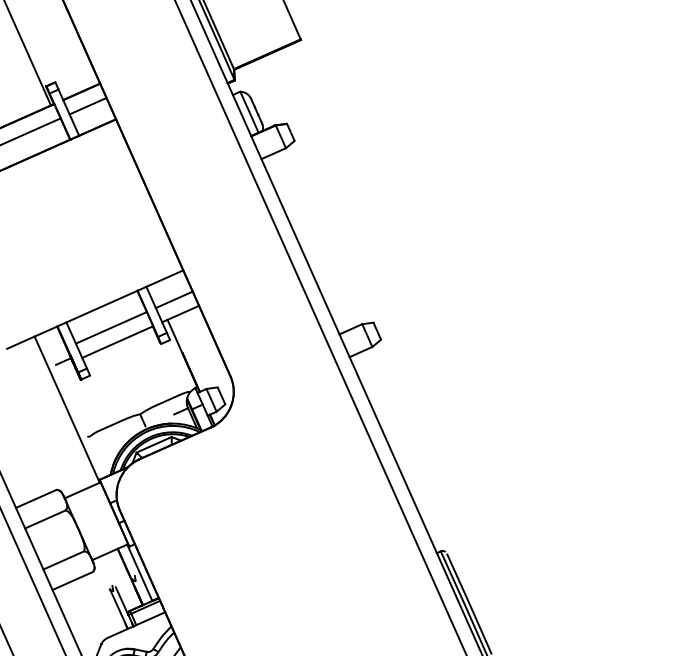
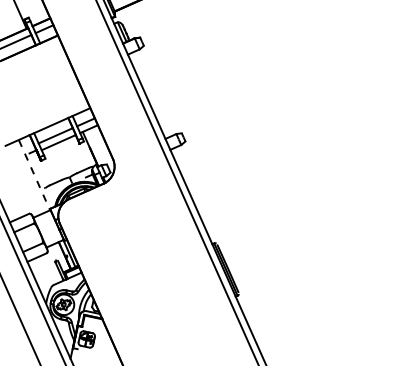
line: (67, 410) -> (34, 175), solid -> dashed

